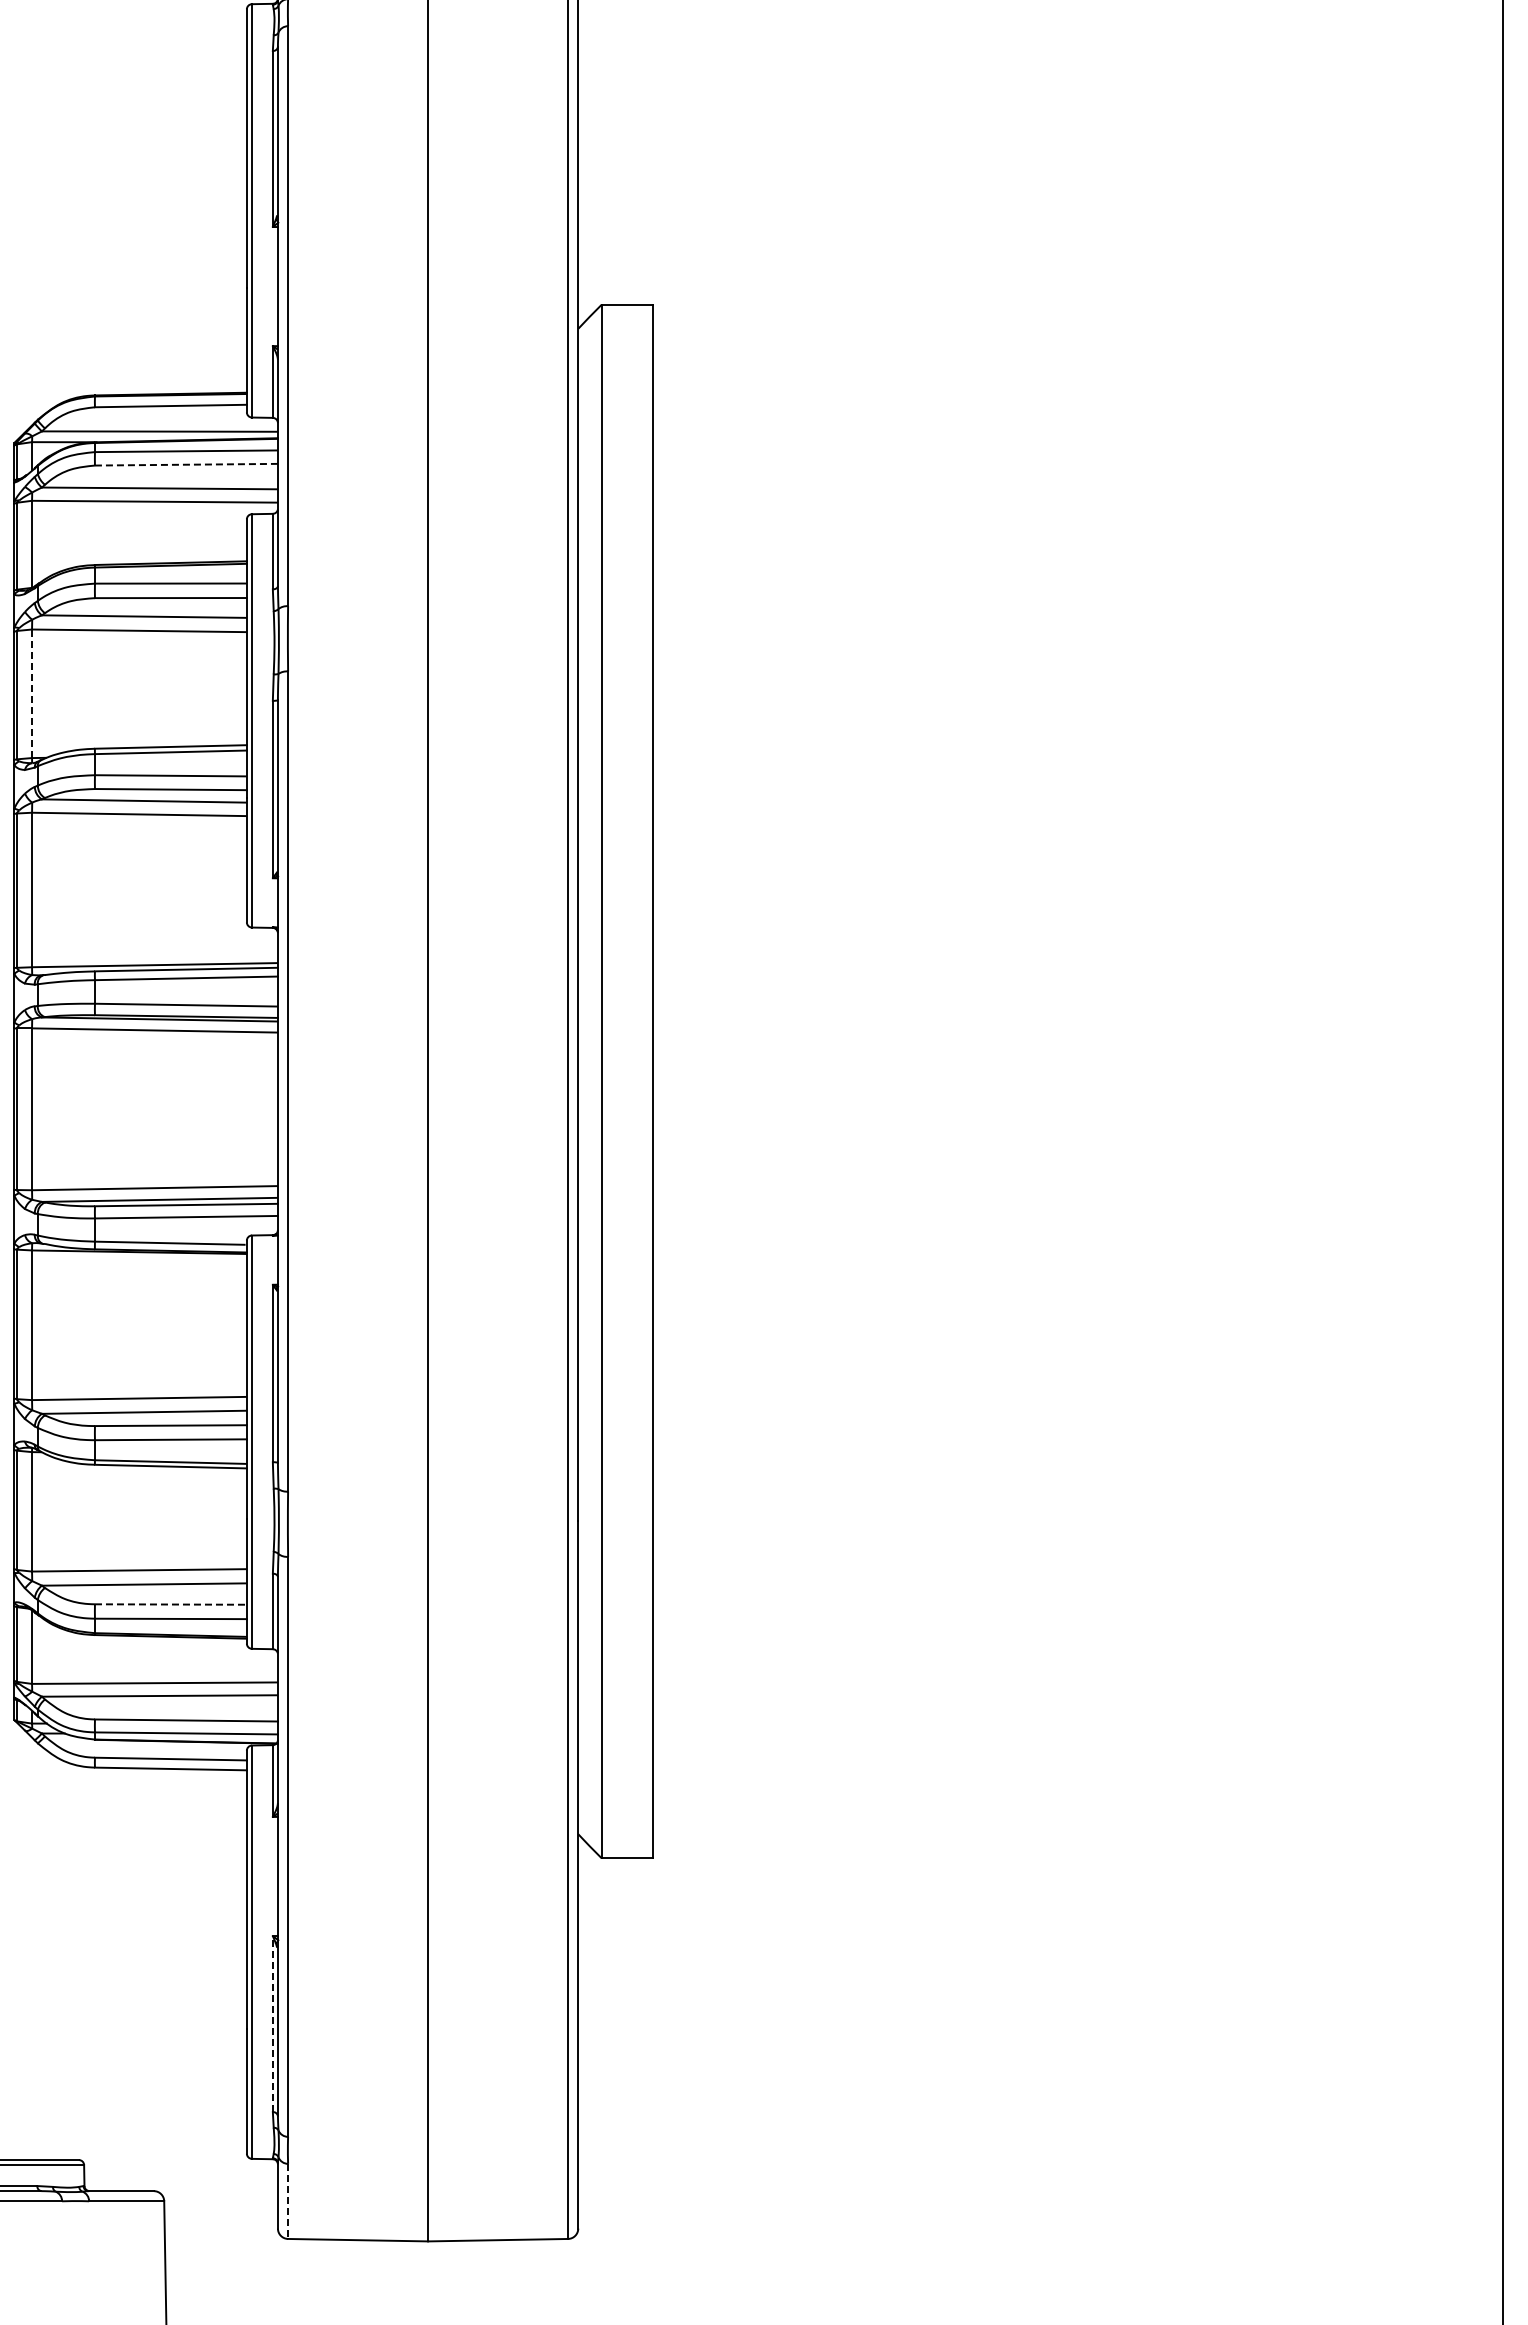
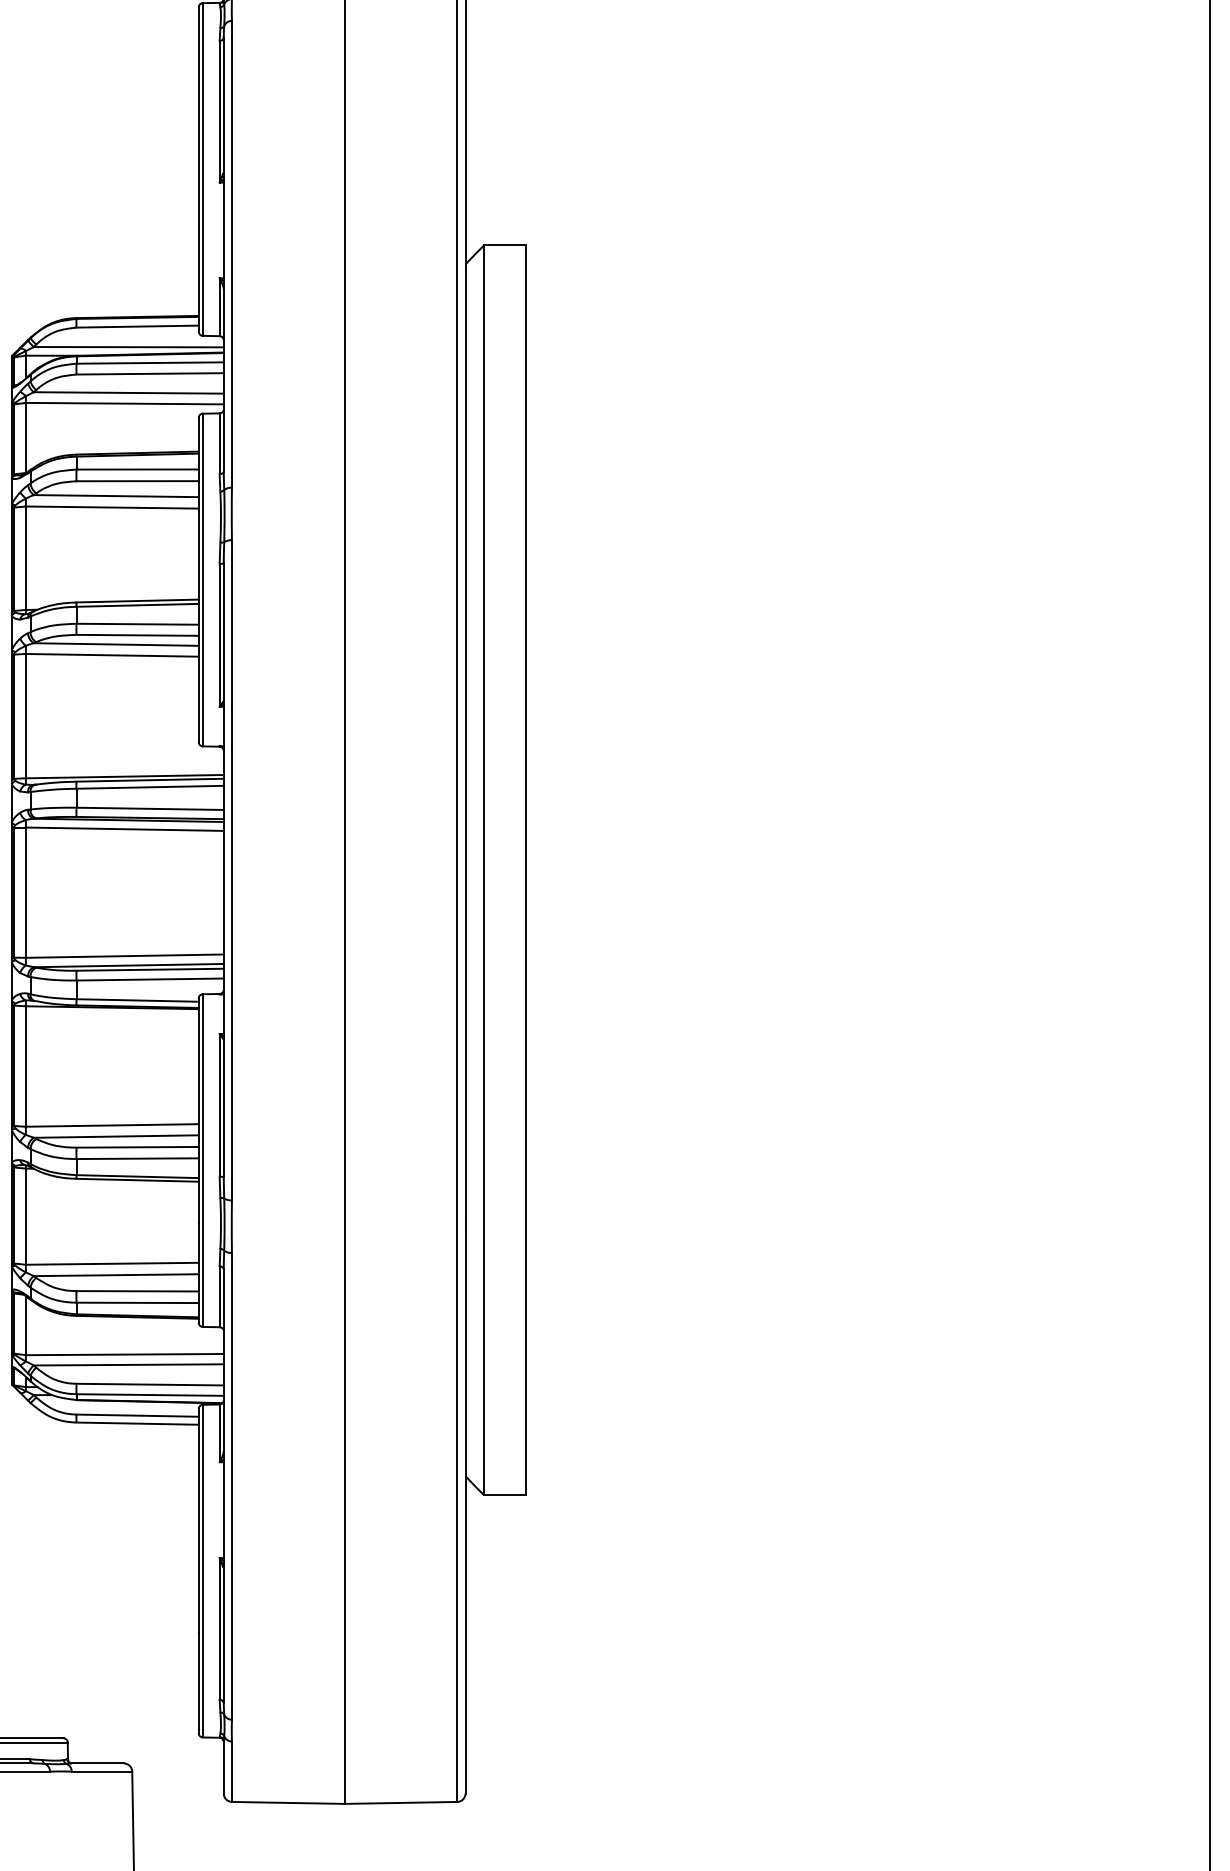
line: (185, 464) -> (149, 373), dashed -> solid
line: (32, 694) -> (26, 558), dashed -> solid
line: (170, 1604) -> (137, 1291), dashed -> solid
line: (272, 2023) -> (219, 1628), dashed -> solid
line: (288, 2201) -> (232, 1771), dashed -> solid

